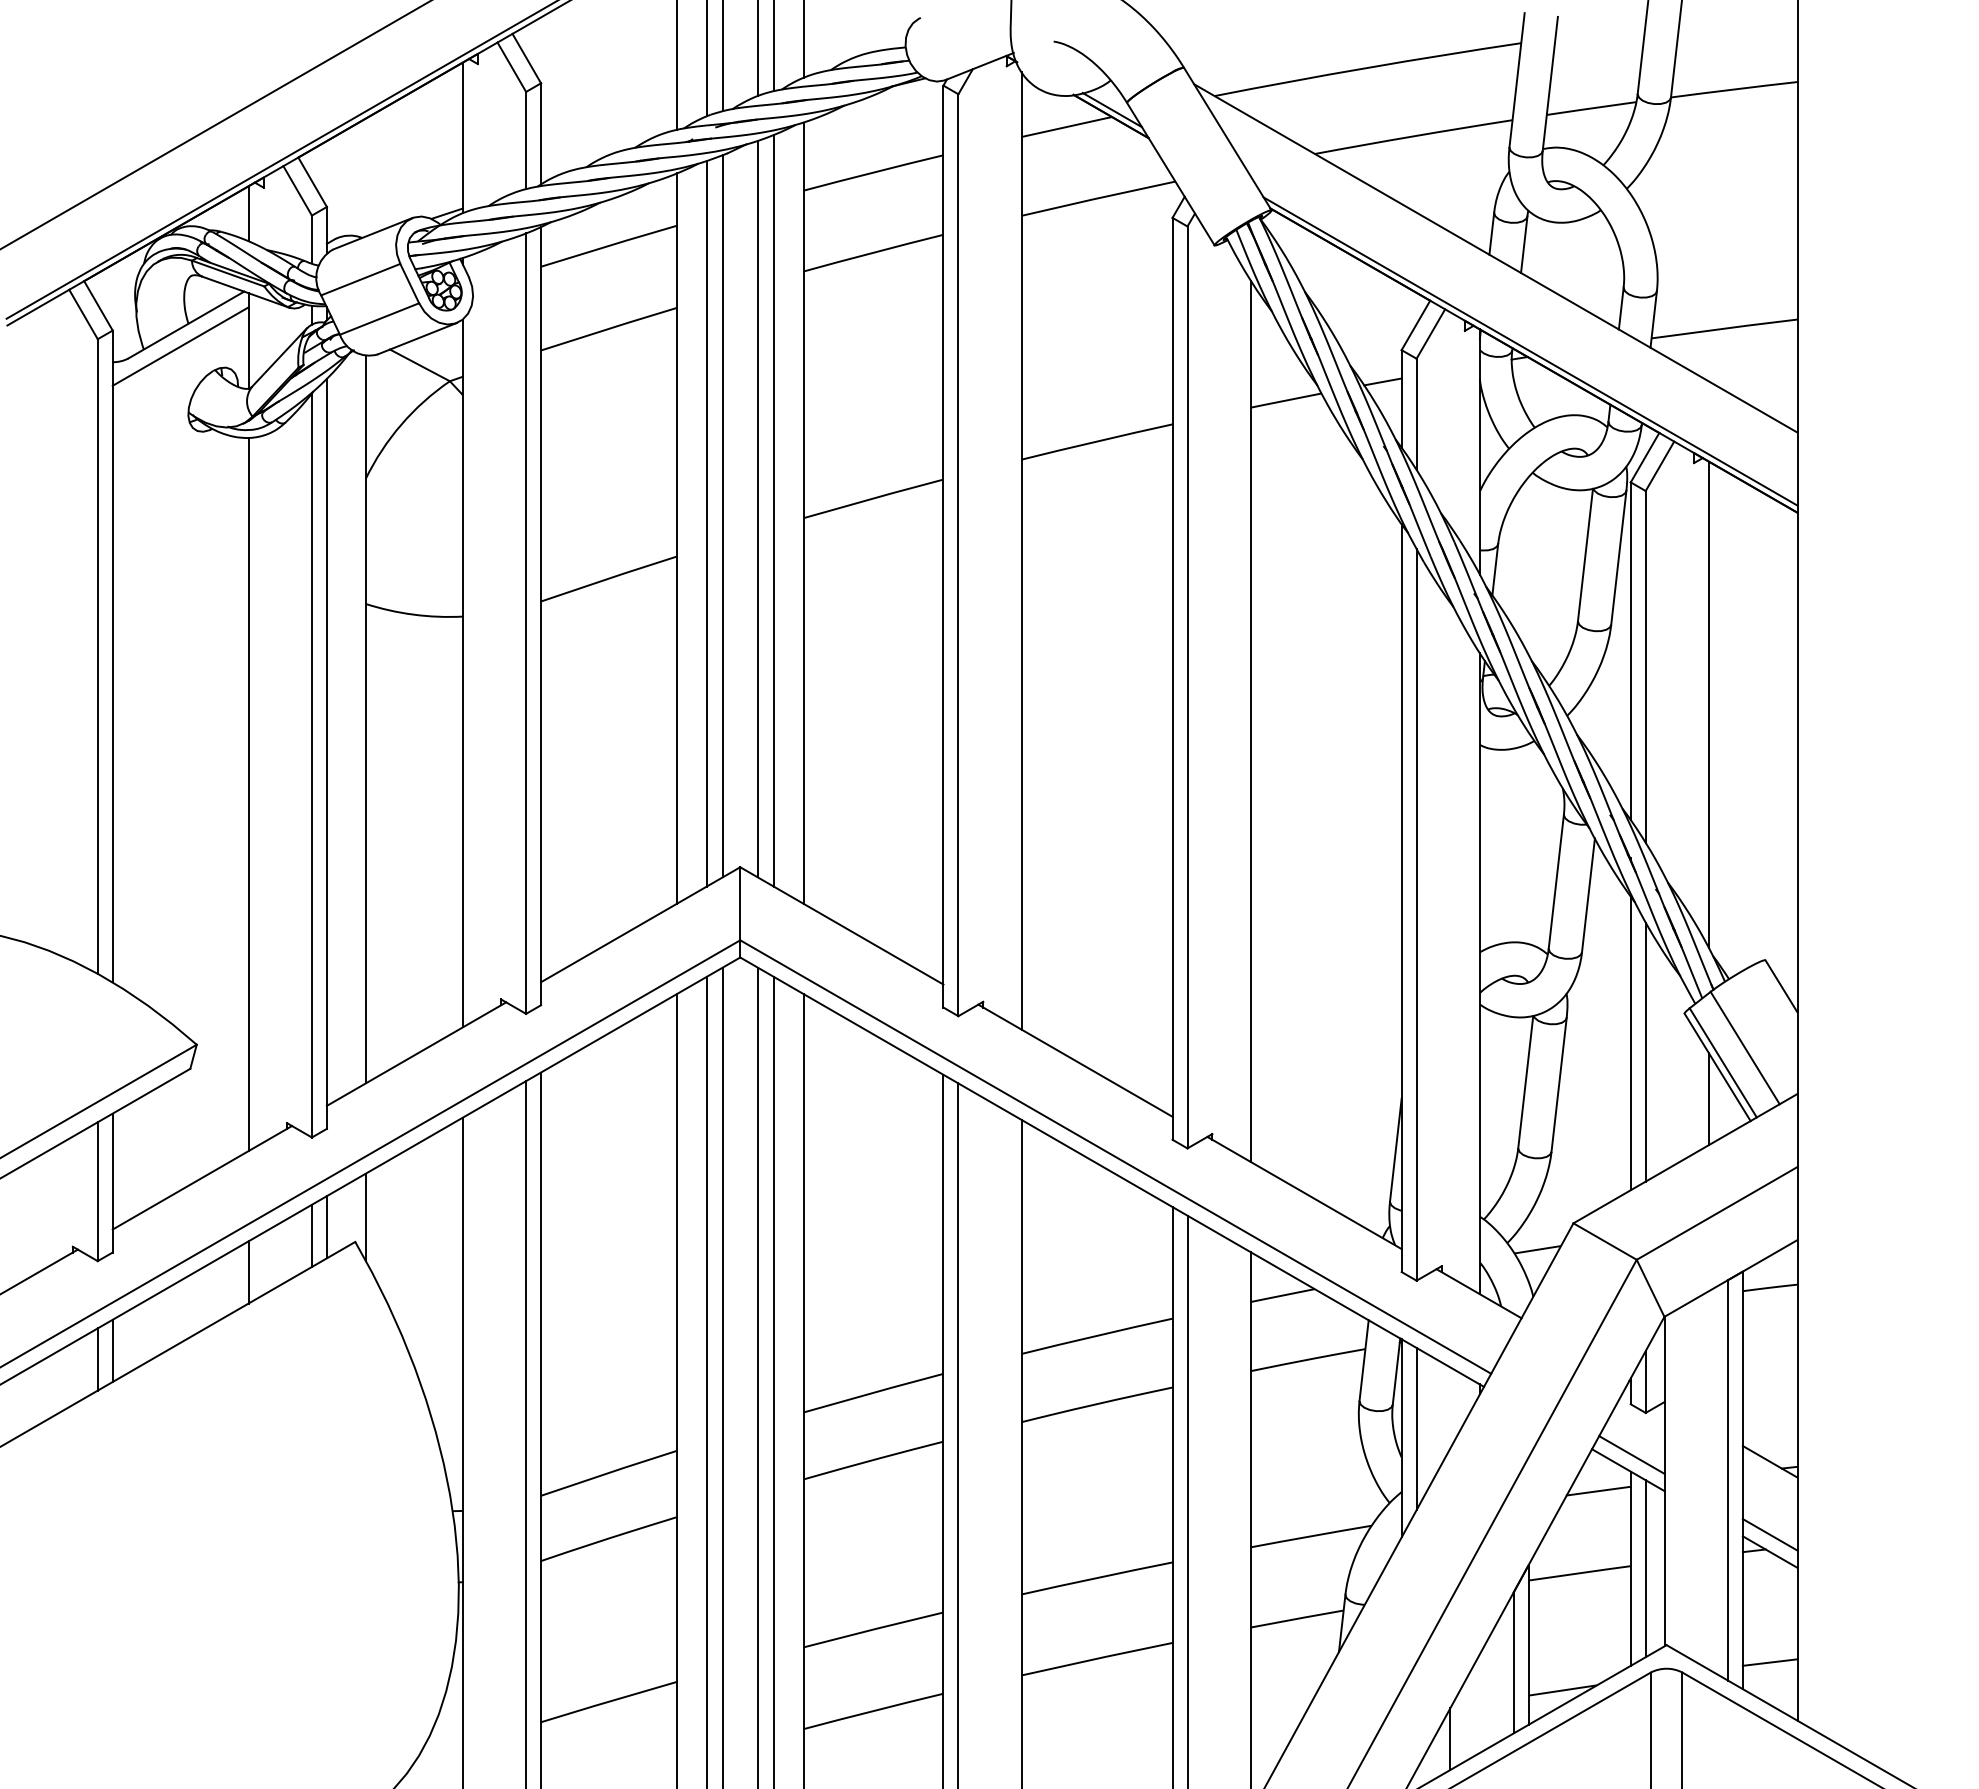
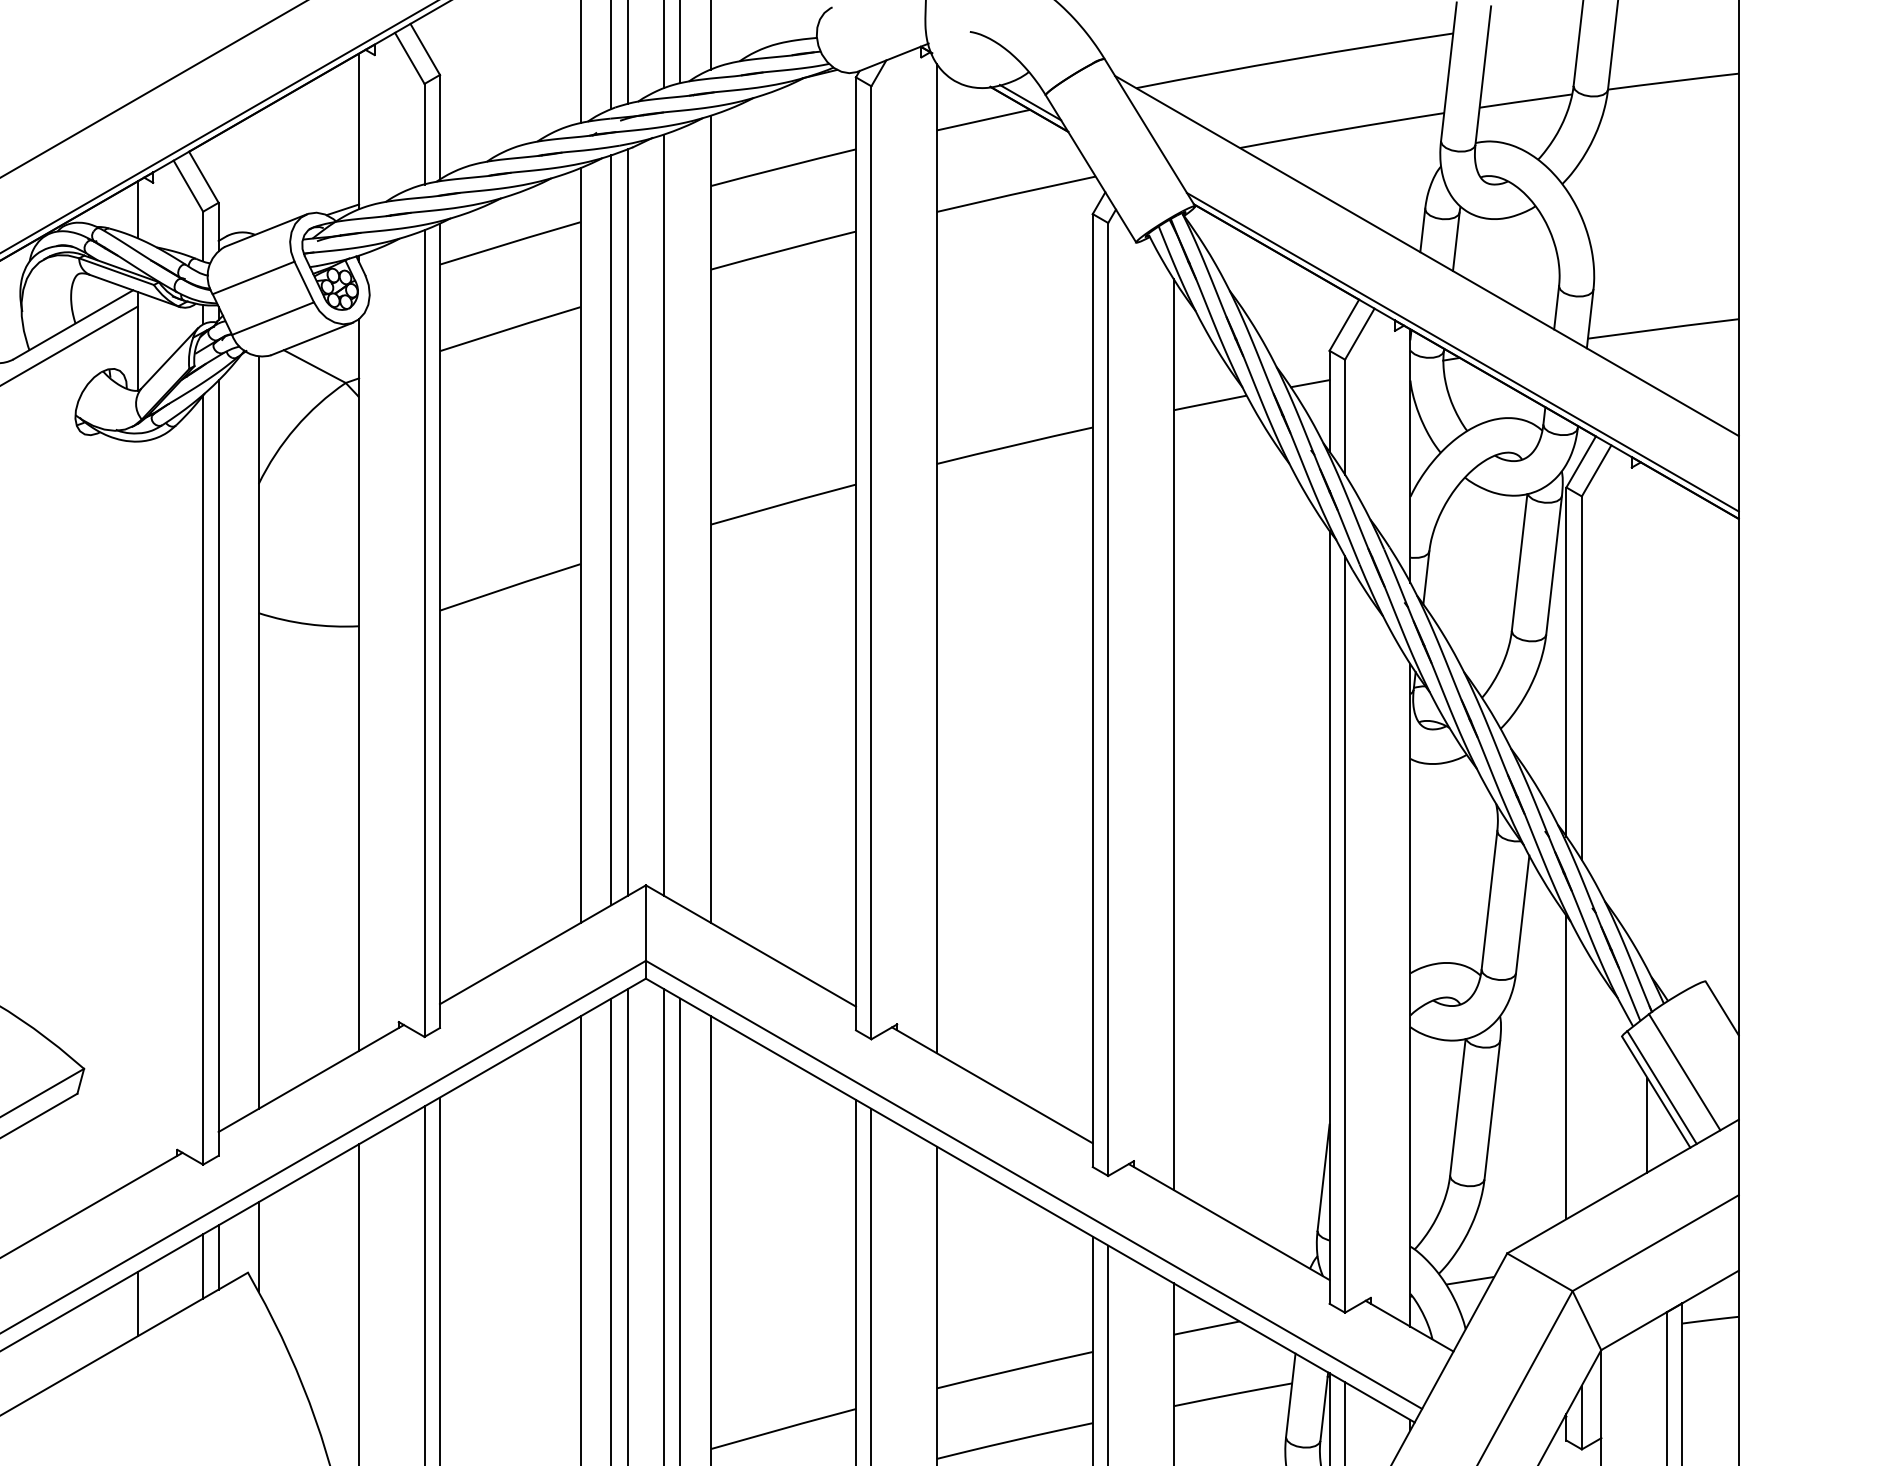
line: (773, 510) -> (680, 516), removed
line: (1708, 704) -> (1646, 717), removed
line: (248, 794) -> (137, 810), removed
line: (1645, 1051) -> (1581, 1075), removed

